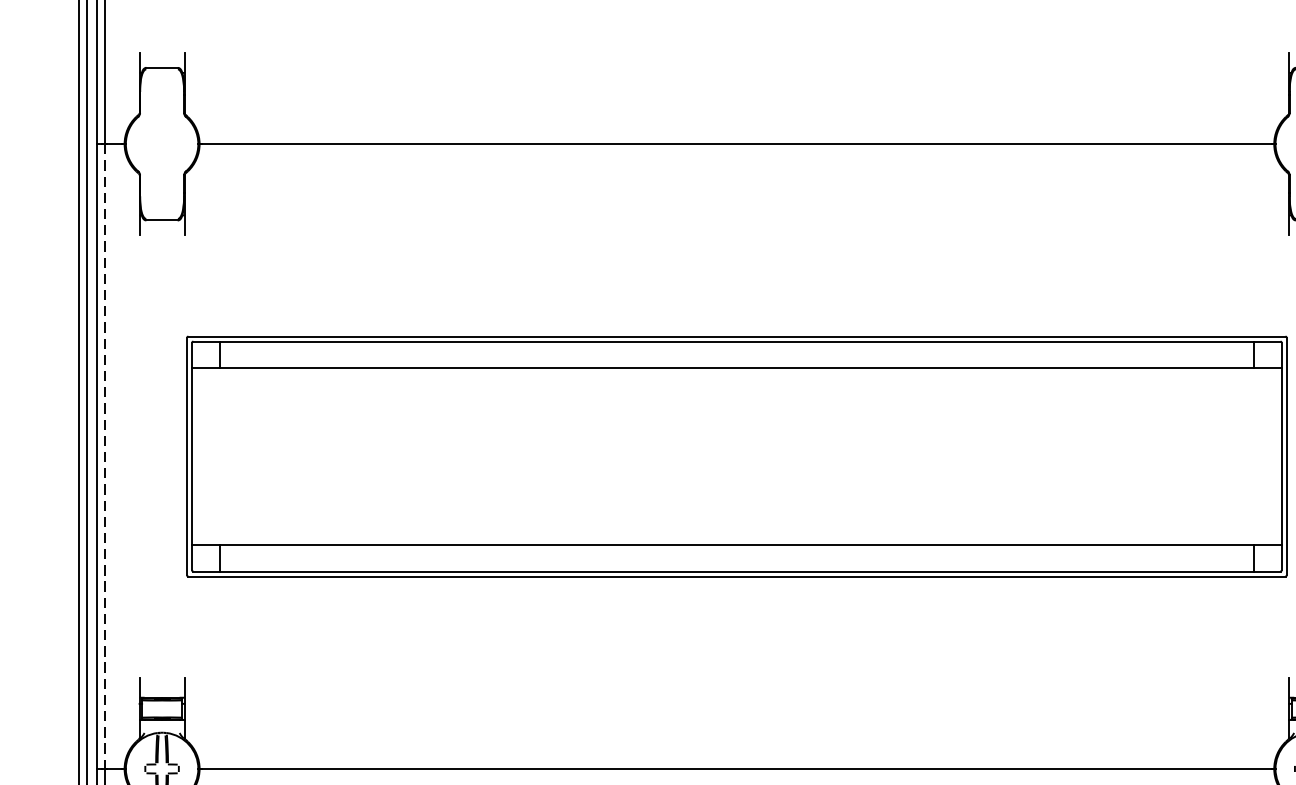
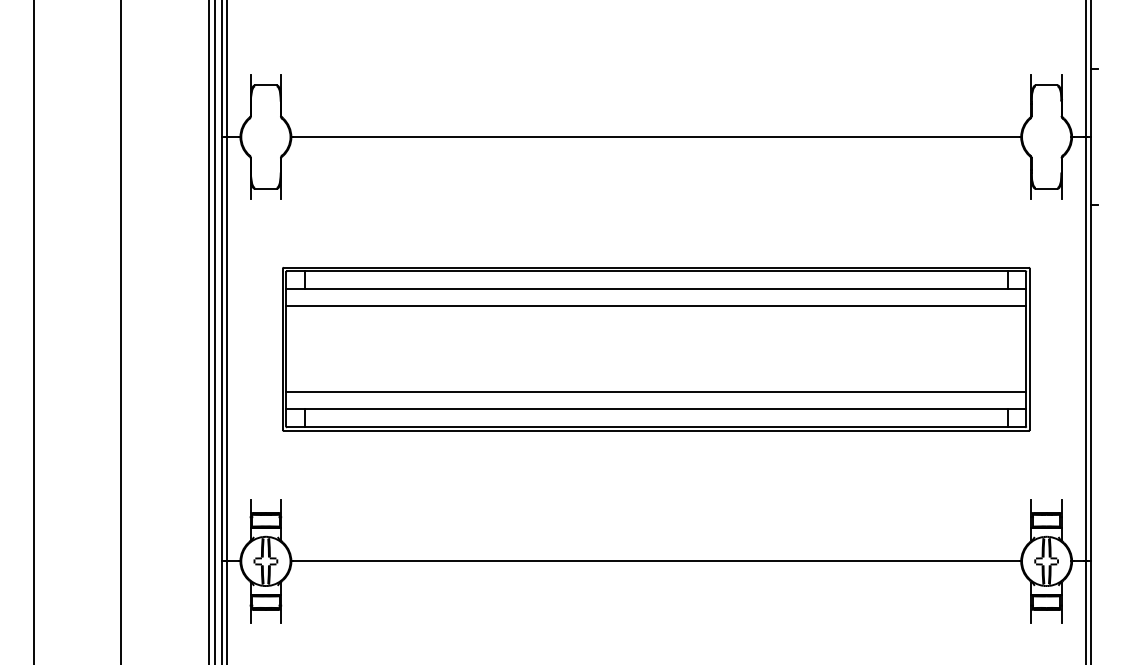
line: (737, 393) -> (656, 306), added
line: (104, 456) -> (226, 349), dashed -> solid
line: (737, 520) -> (656, 392), added

